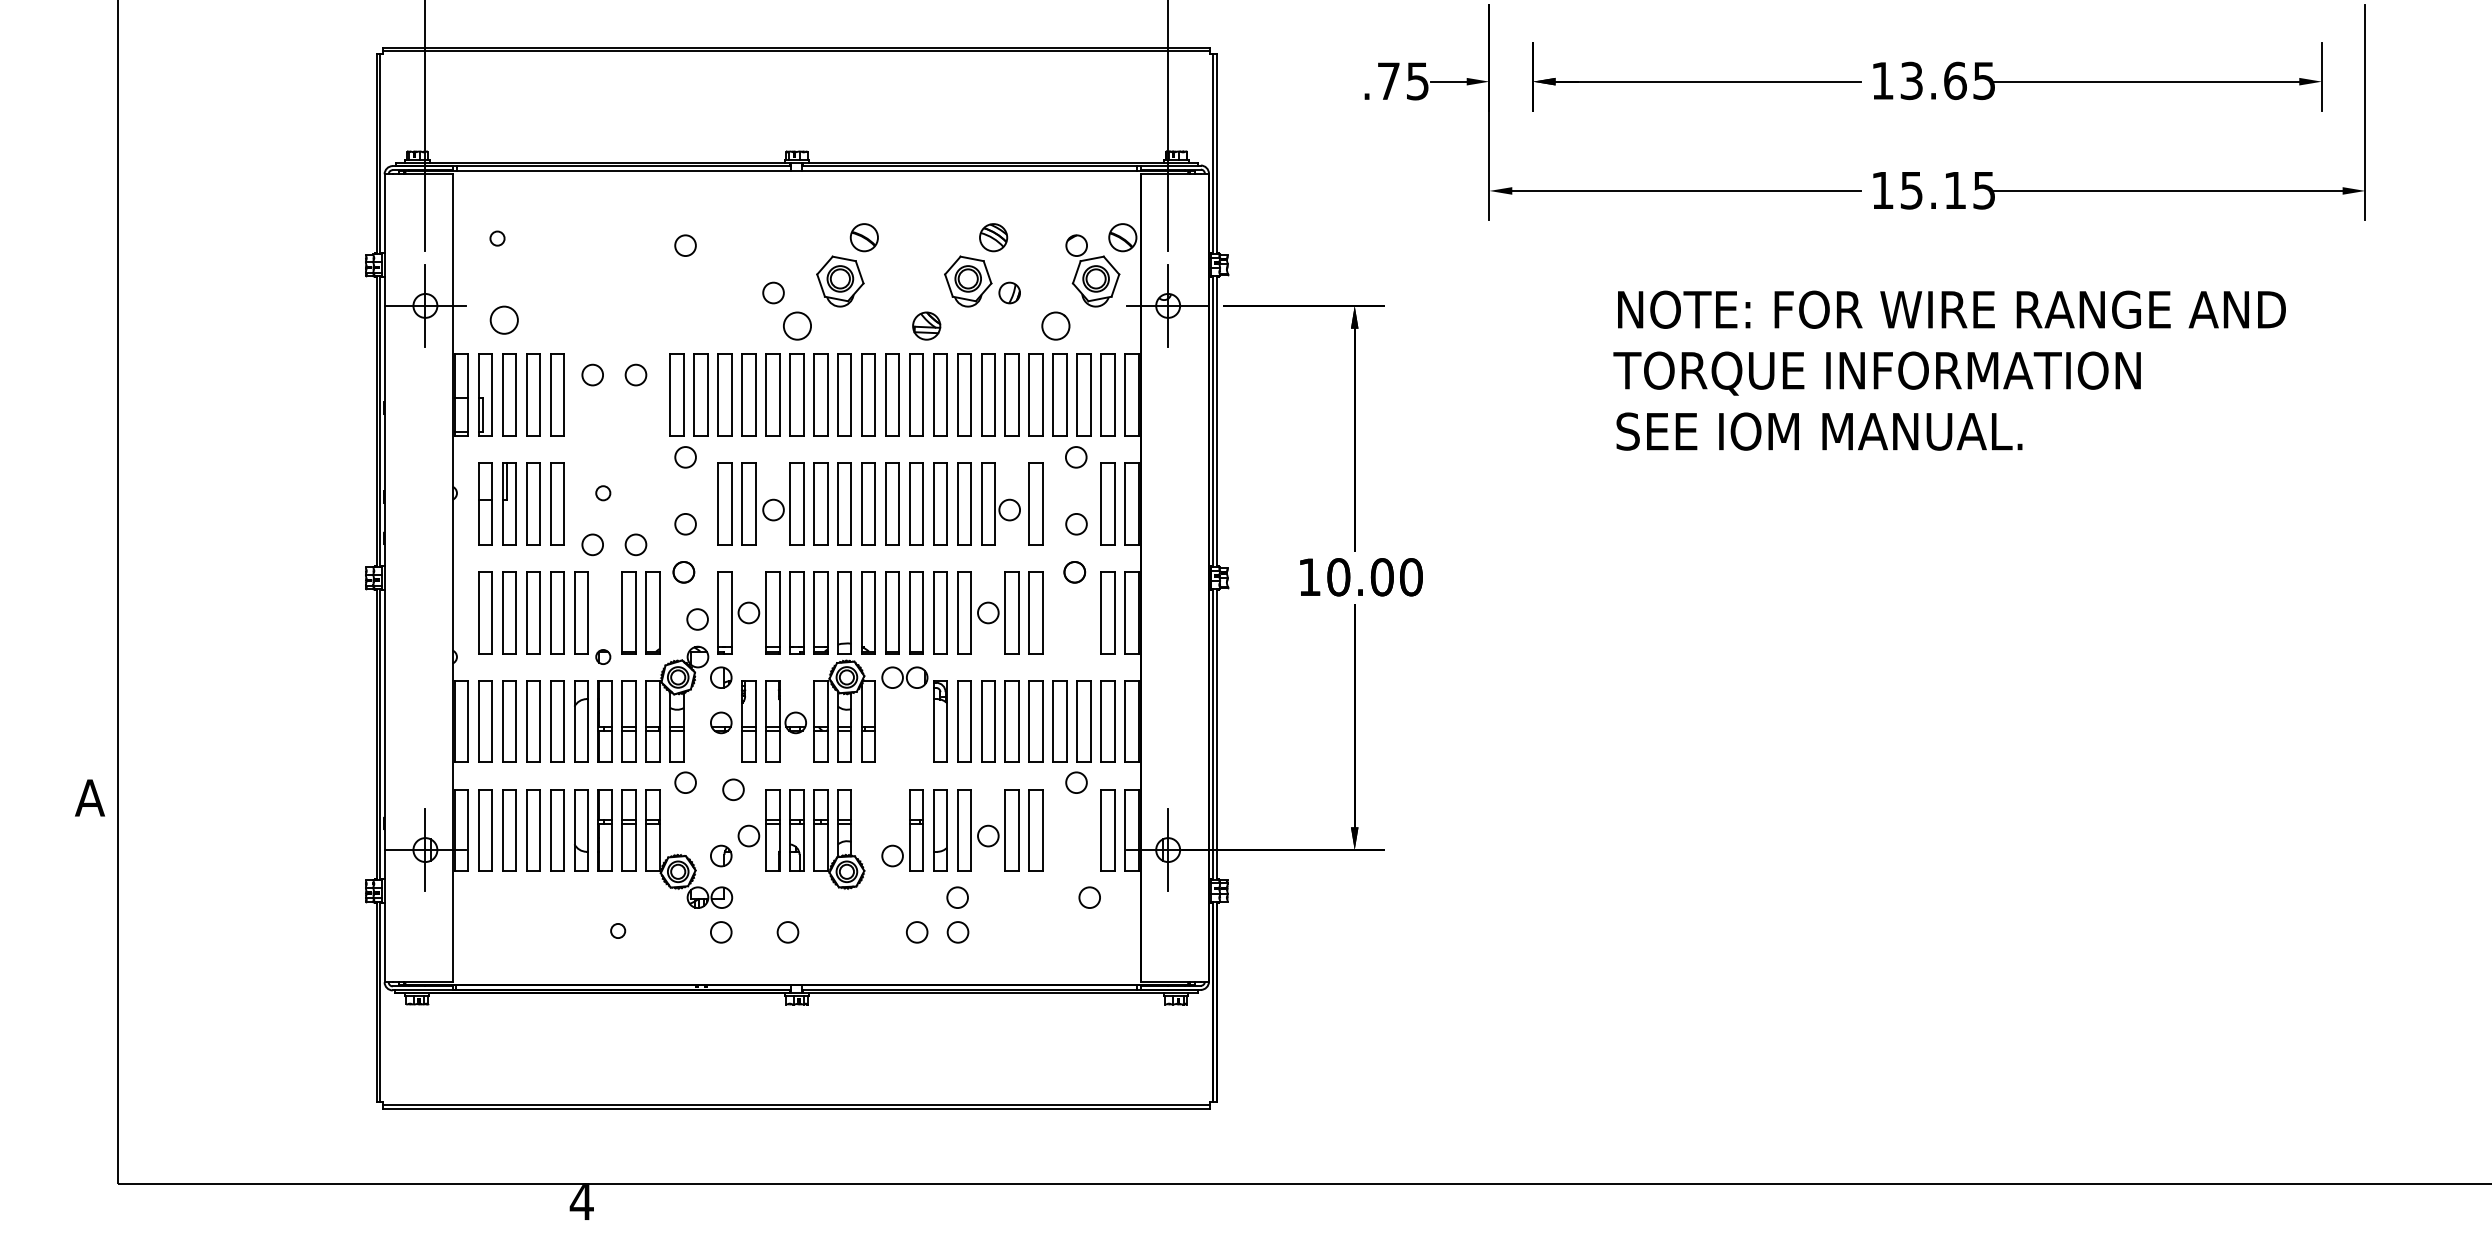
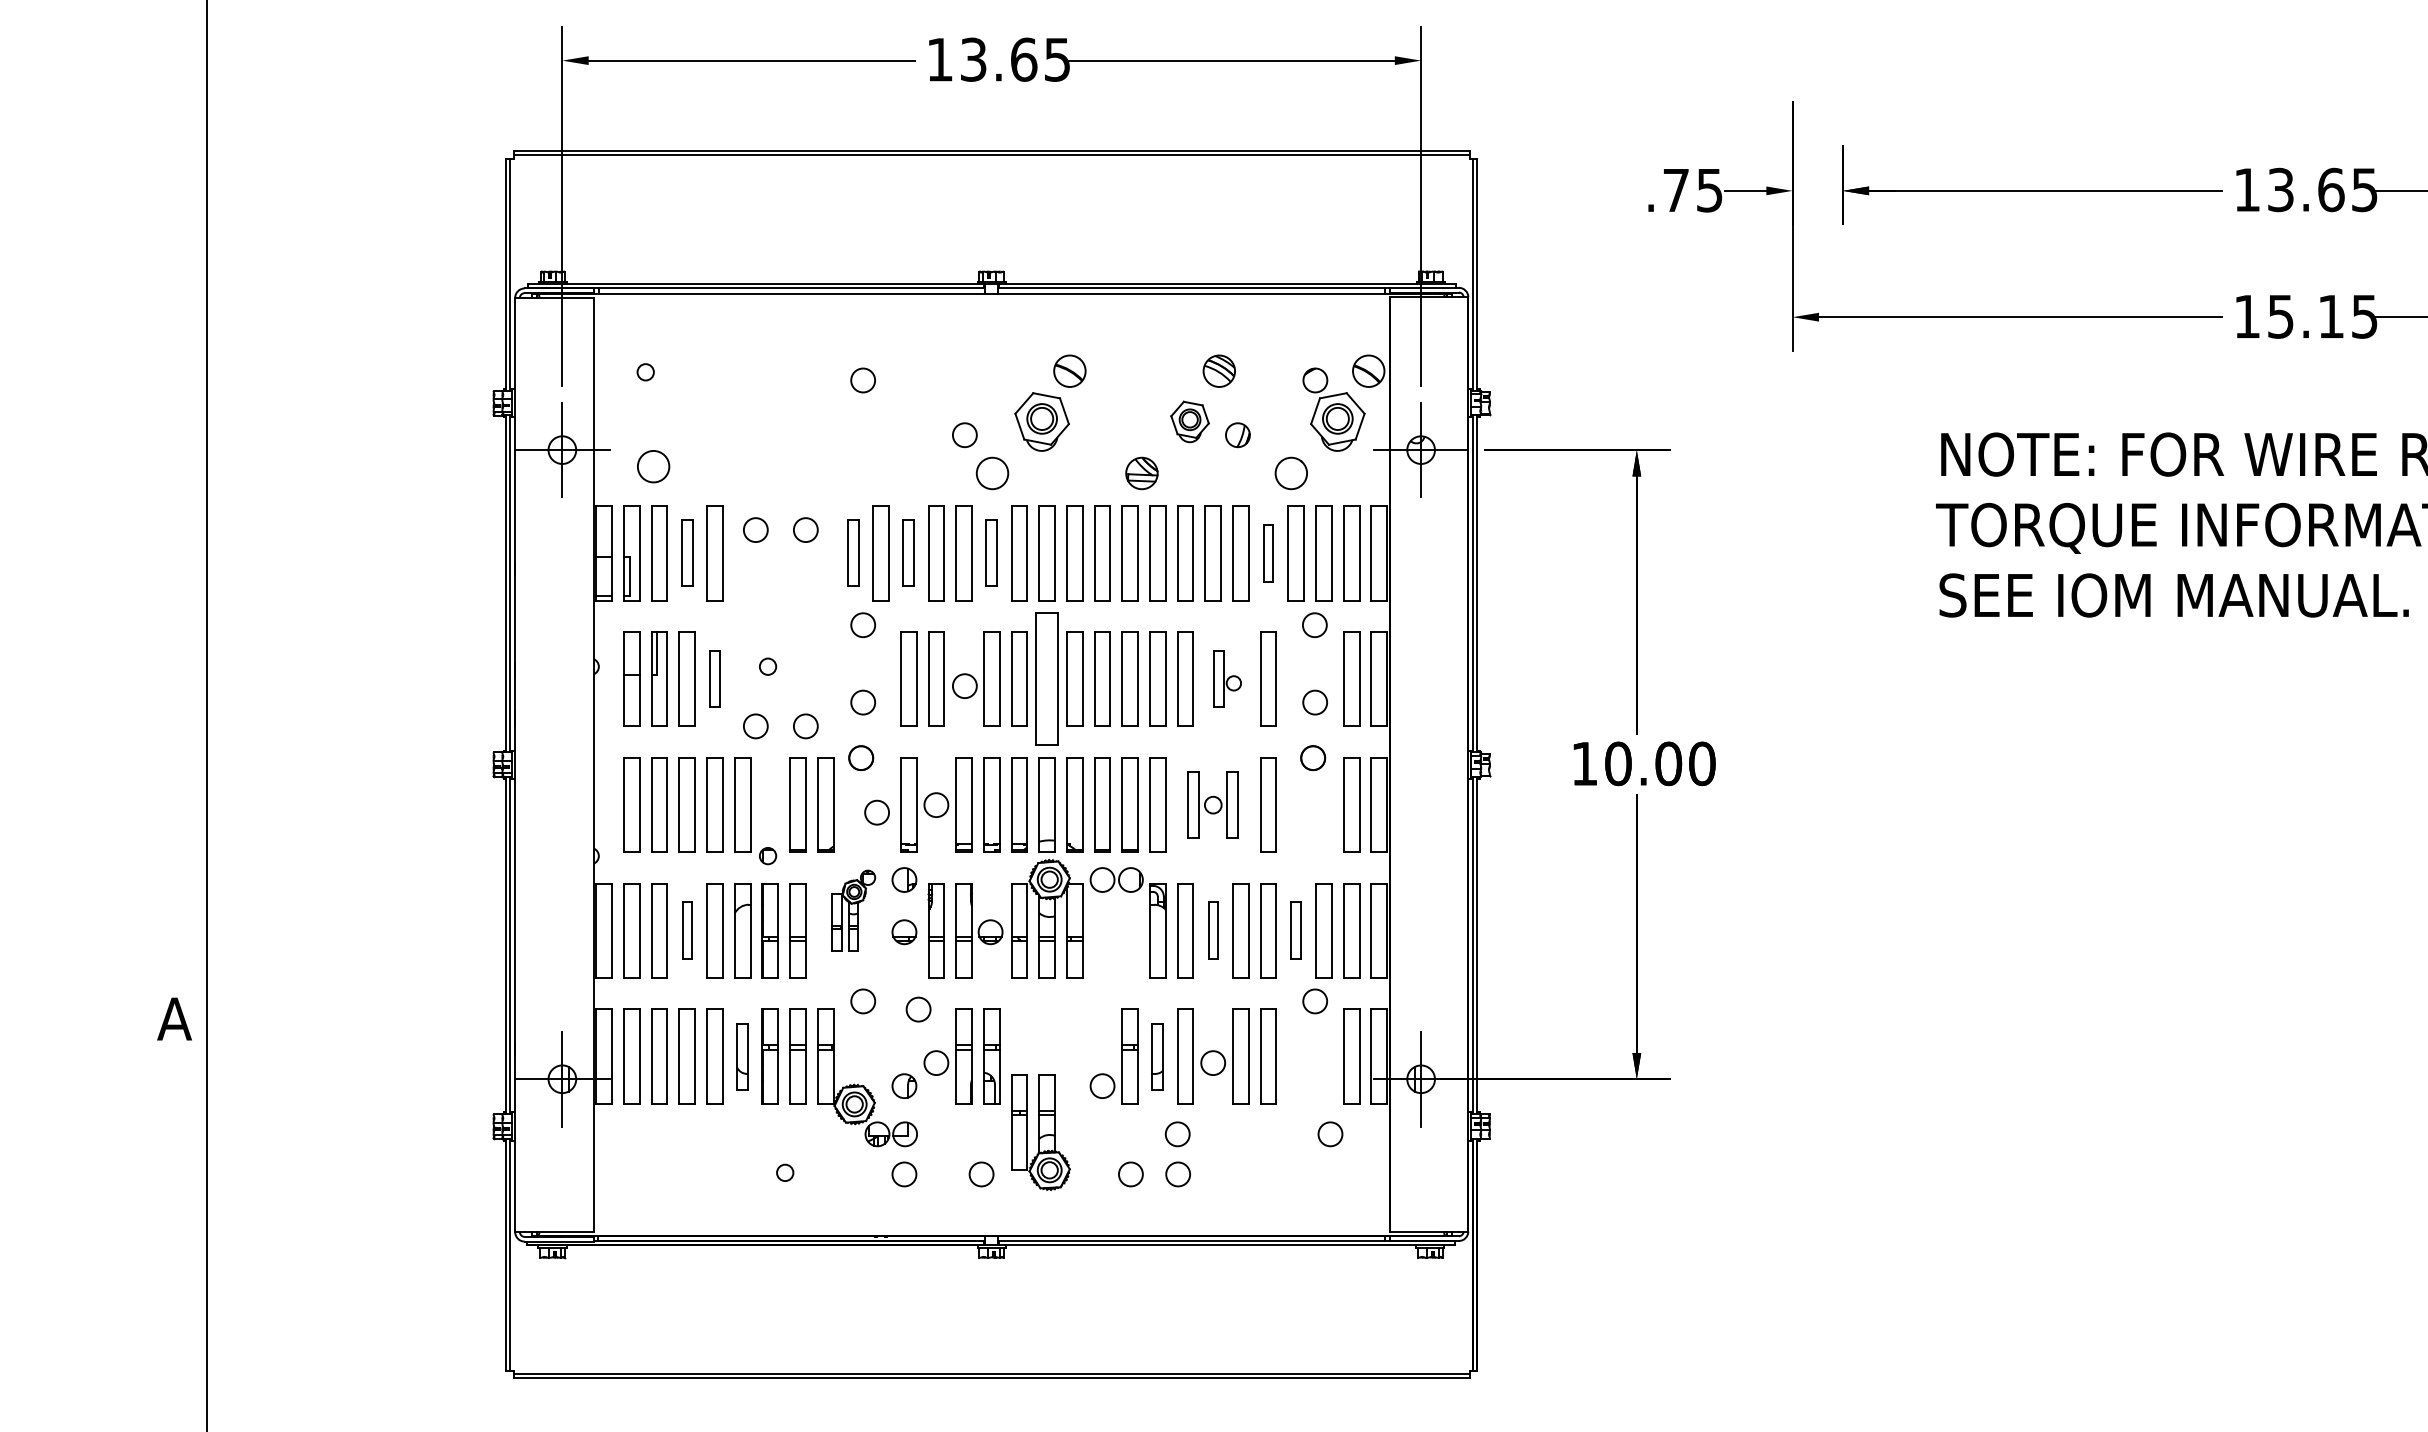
part: (968, 281) -> (1190, 421), size x0.7
part: (533, 394) -> (687, 552), size x0.7
part: (676, 394) -> (852, 552), size x0.7
part: (724, 394) -> (908, 552), size x0.7
part: (796, 394) -> (991, 552), size x0.7
part: (1035, 394) -> (1267, 552), size x0.6
part: (557, 503) -> (715, 678), size x0.6
part: (844, 503) -> (1046, 678), size x1.4
part: (1000, 503) -> (1227, 678), size x0.6
part: (988, 612) -> (1213, 804), size x0.7
part: (677, 703) -> (853, 909), size x0.6
part: (533, 721) -> (687, 930), size x0.6
part: (988, 721) -> (1213, 930), size x0.6
part: (1059, 721) -> (1295, 930), size x0.6
part: (581, 830) -> (742, 1056), size x0.7
part: (940, 830) -> (1157, 1056), size x0.7
part: (839, 839) -> (1041, 1132), moved

